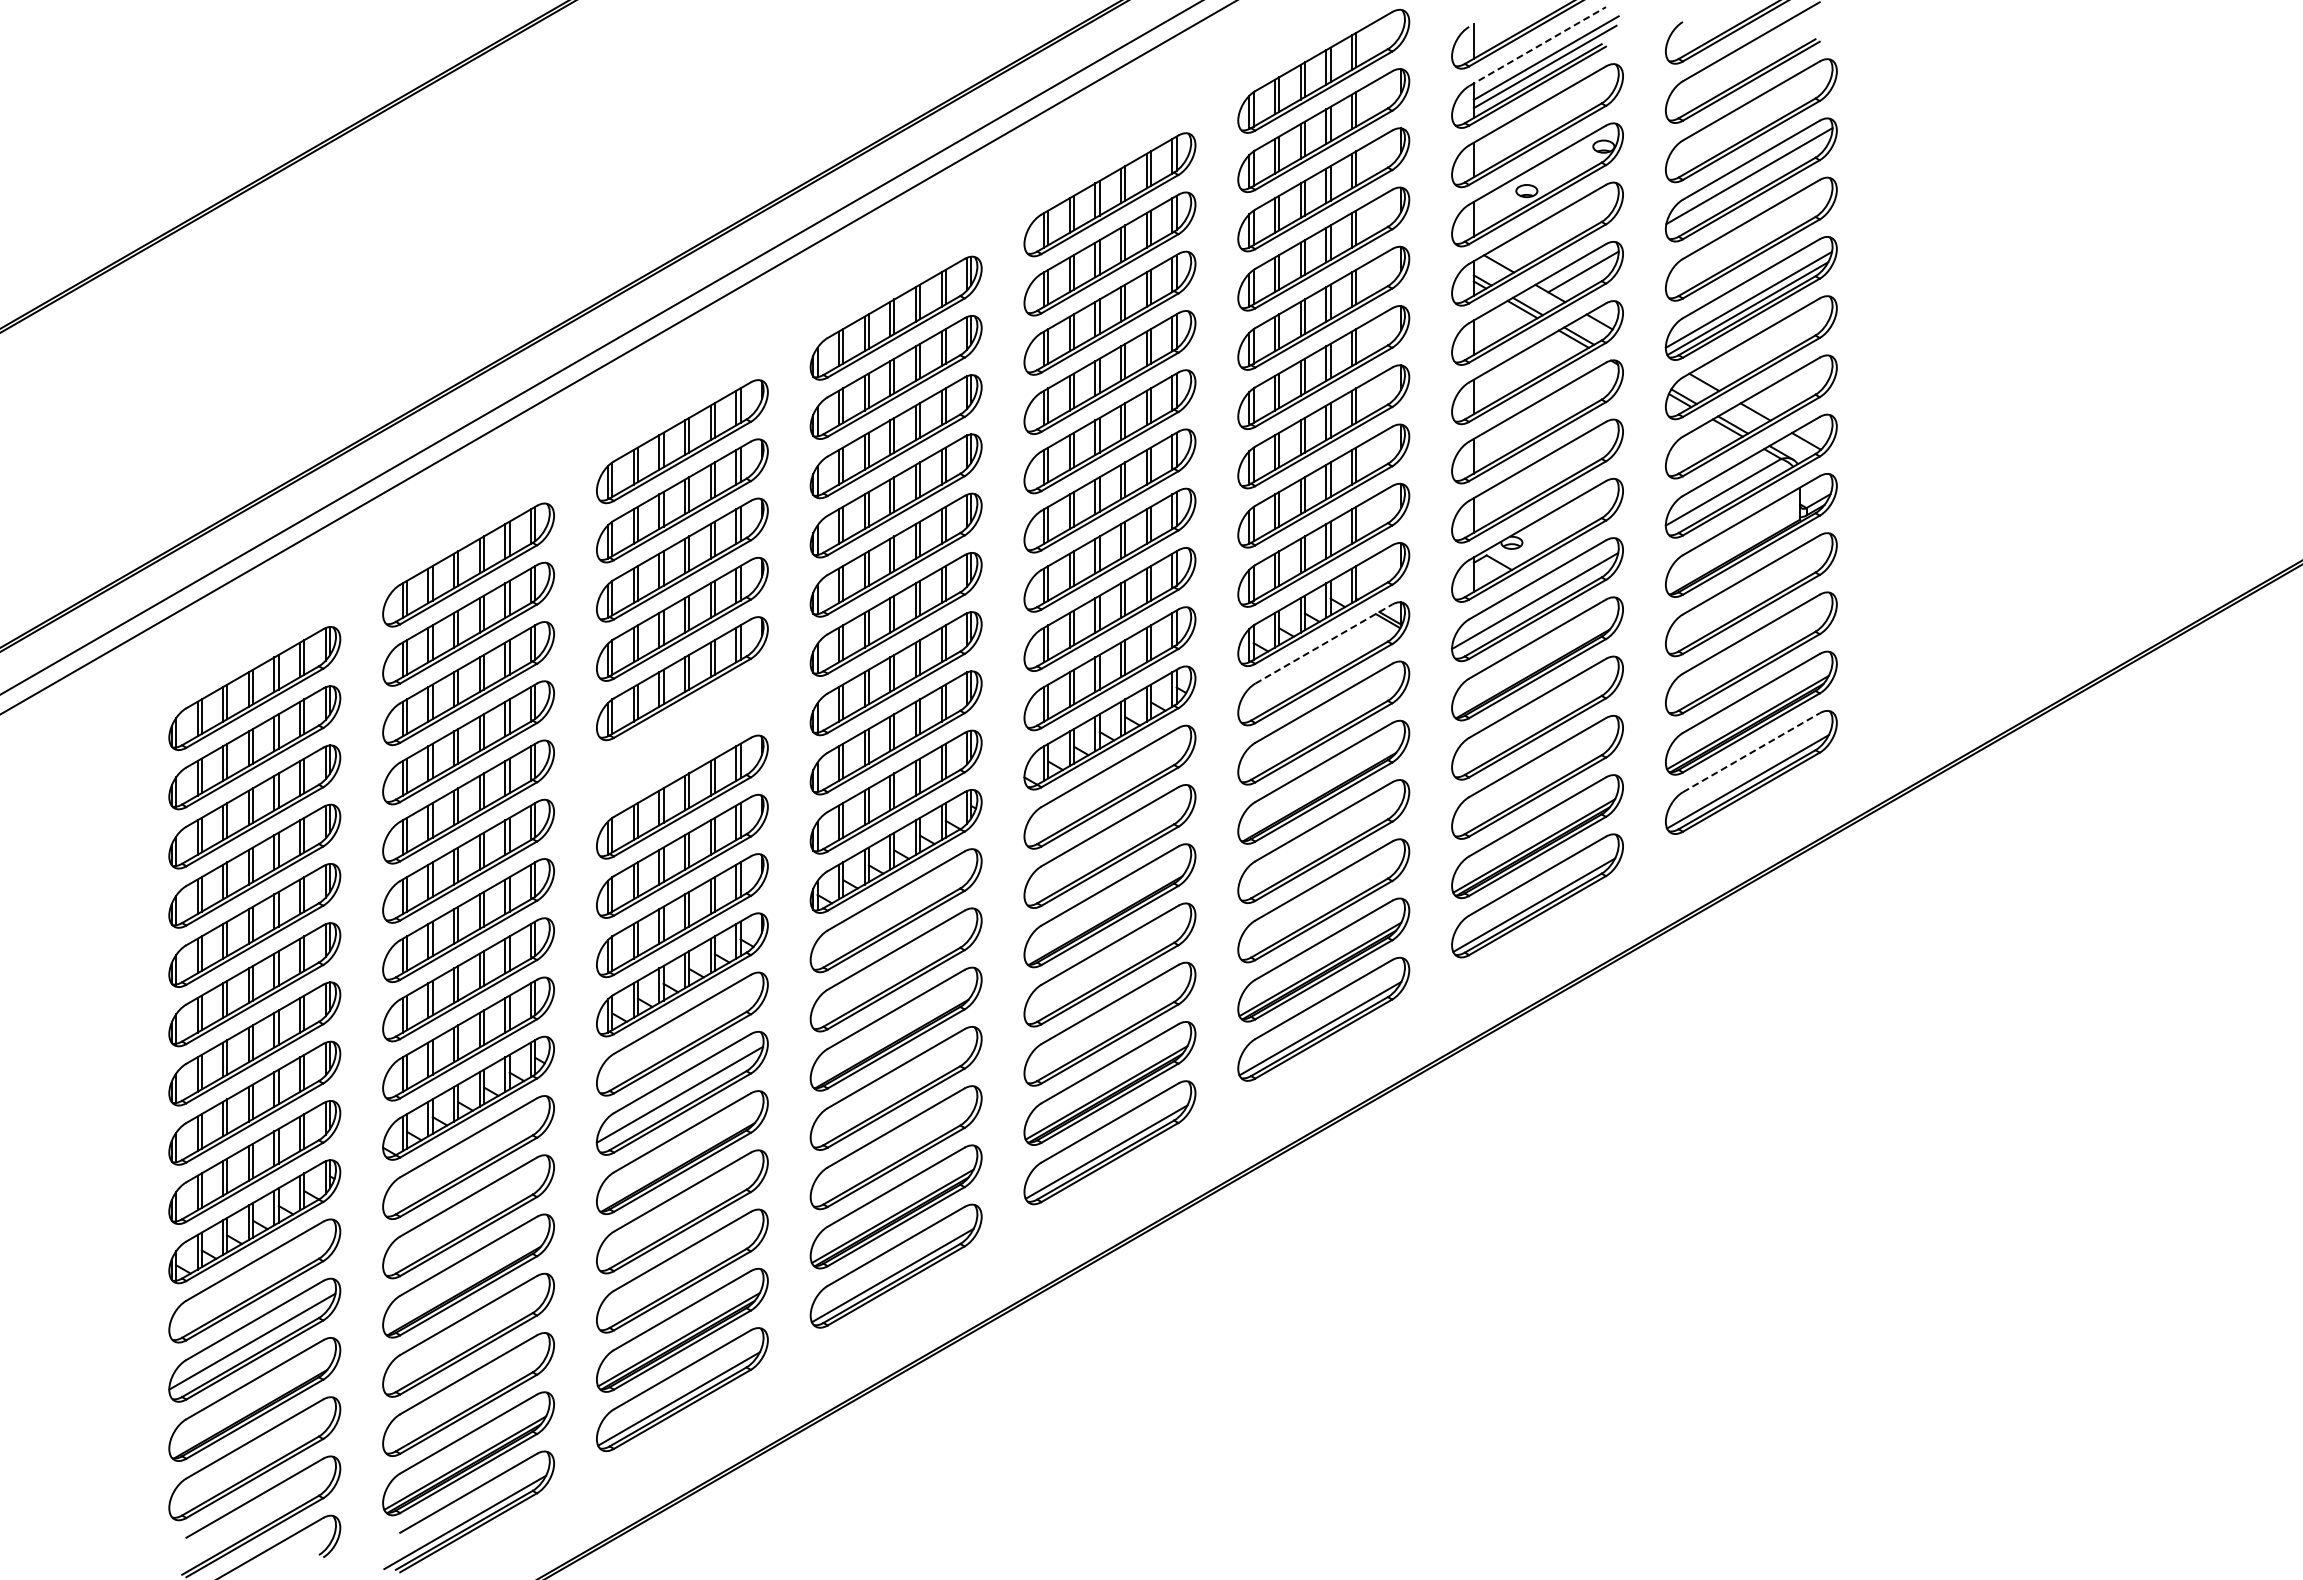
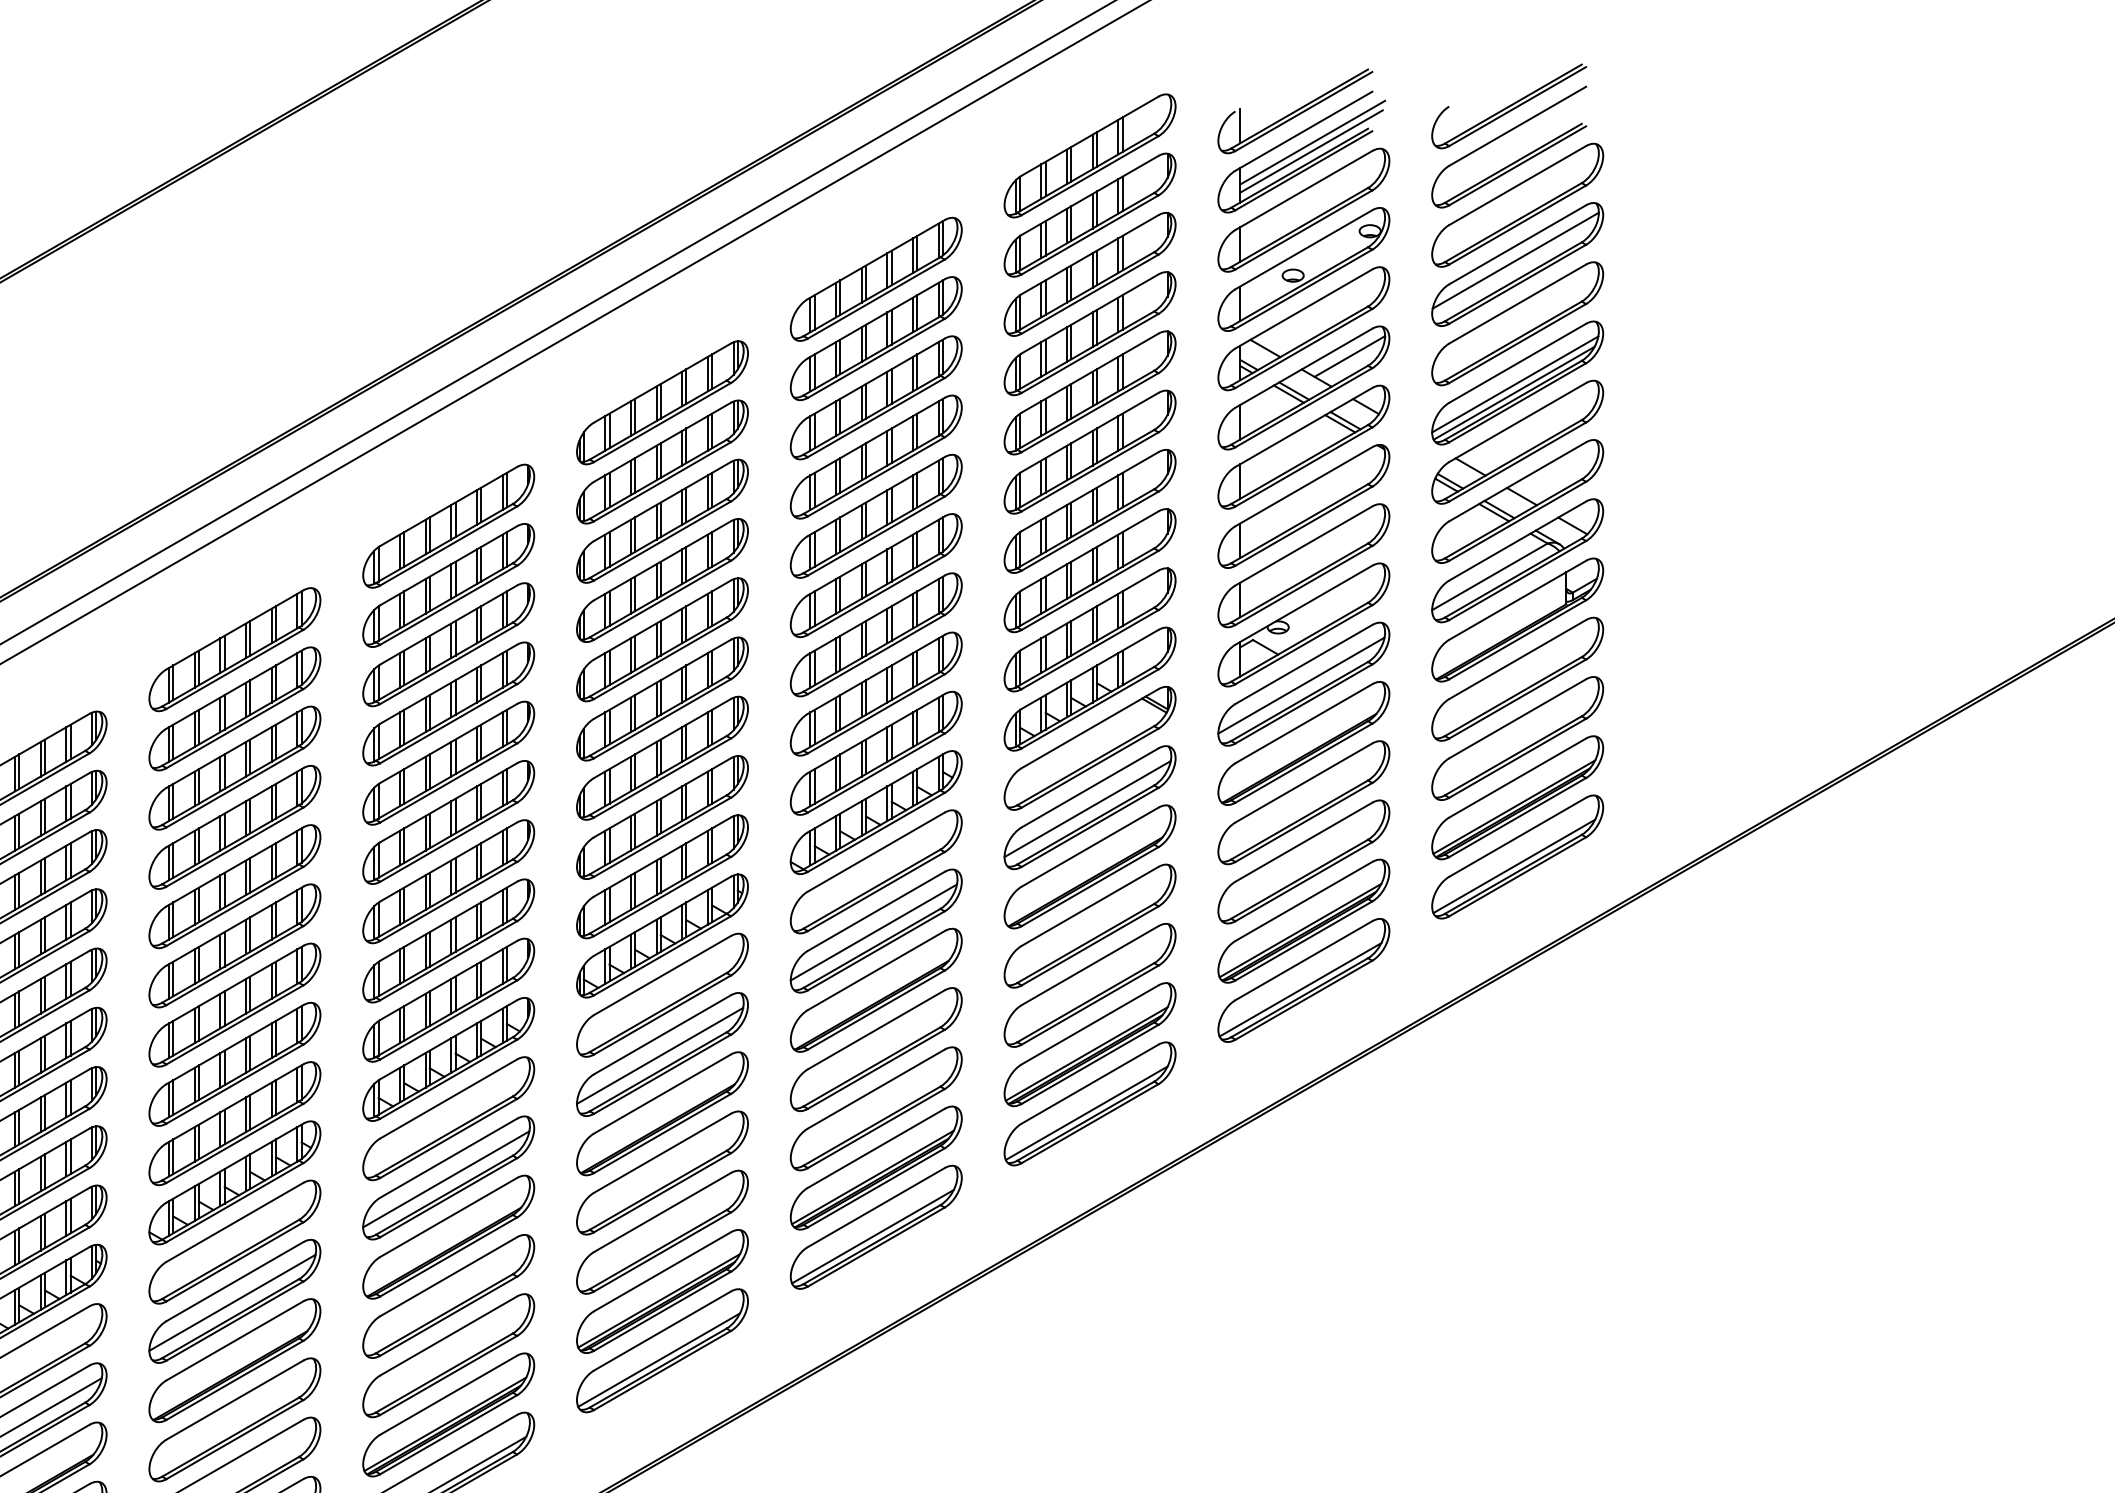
line: (1537, 46) -> (1303, 131), dashed -> solid
line: (1323, 644) -> (1089, 729), dashed -> solid
line: (1321, 724) -> (1087, 809), added
part: (682, 737) -> (448, 822), added
line: (1751, 752) -> (1517, 837), dashed -> solid
line: (1107, 847) -> (873, 932), added
line: (893, 971) -> (659, 1056), added
line: (466, 1218) -> (232, 1303), added

